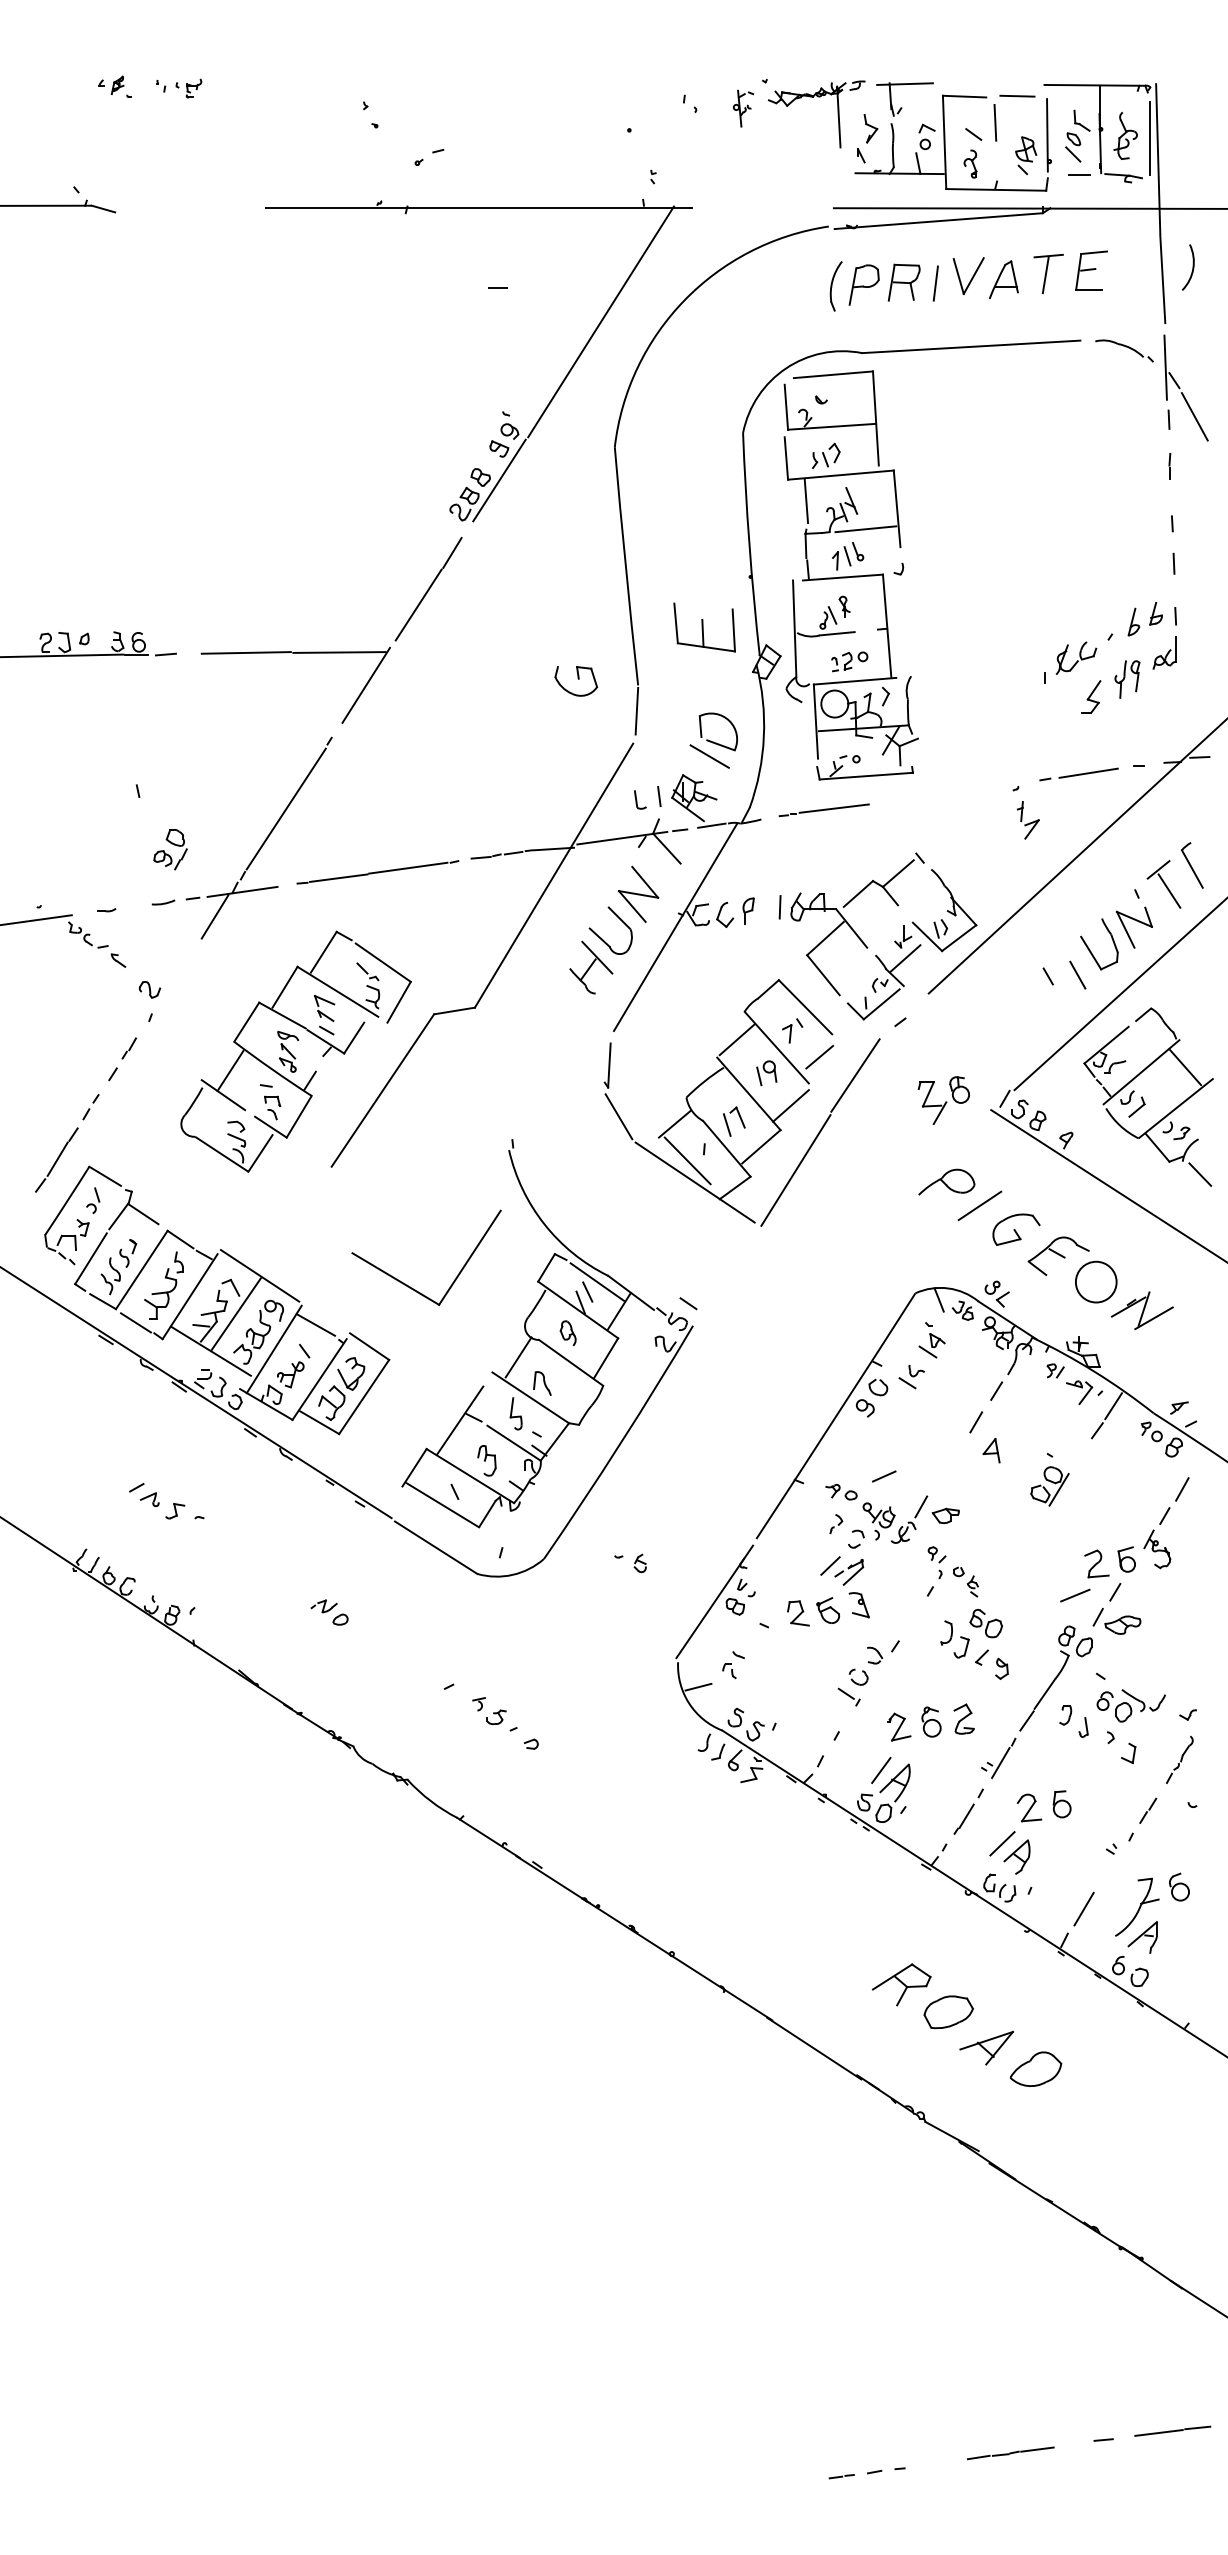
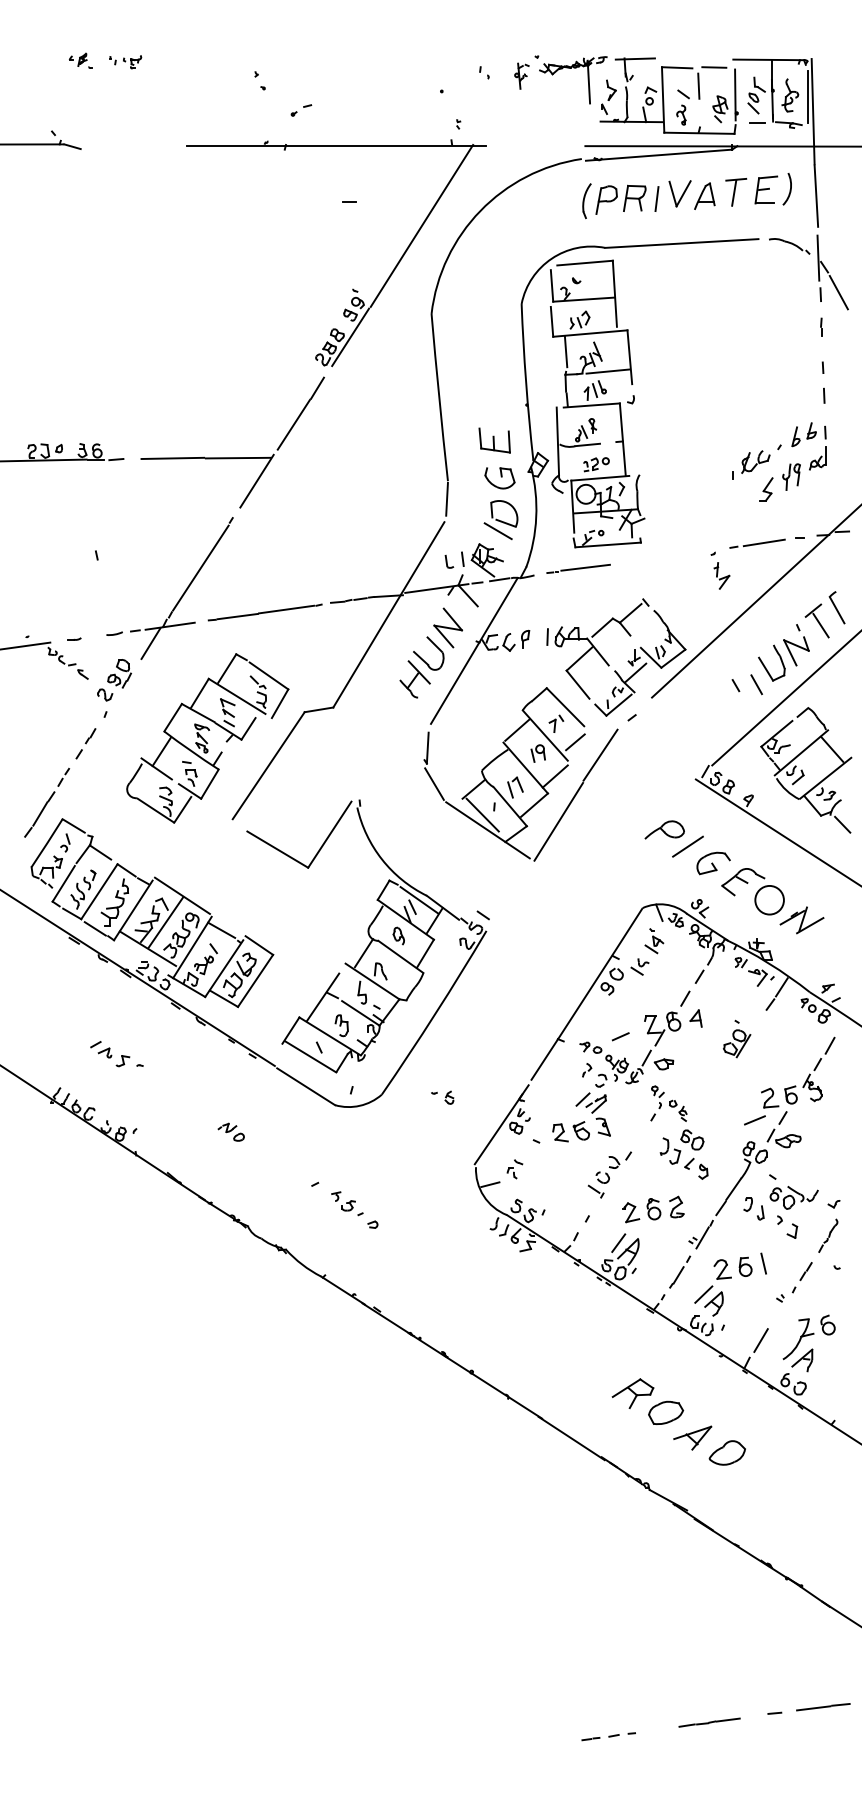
arc: (1192, 267) -> (790, 189), moved
part: (704, 627) -> (494, 440), size x0.71
part: (576, 681) -> (500, 478), moved
part: (170, 849) -> (119, 673), moved
part: (943, 1100) -> (662, 1029), moved
part: (407, 1284) -> (285, 853), moved
line: (1087, 1799) -> (763, 1263), added

